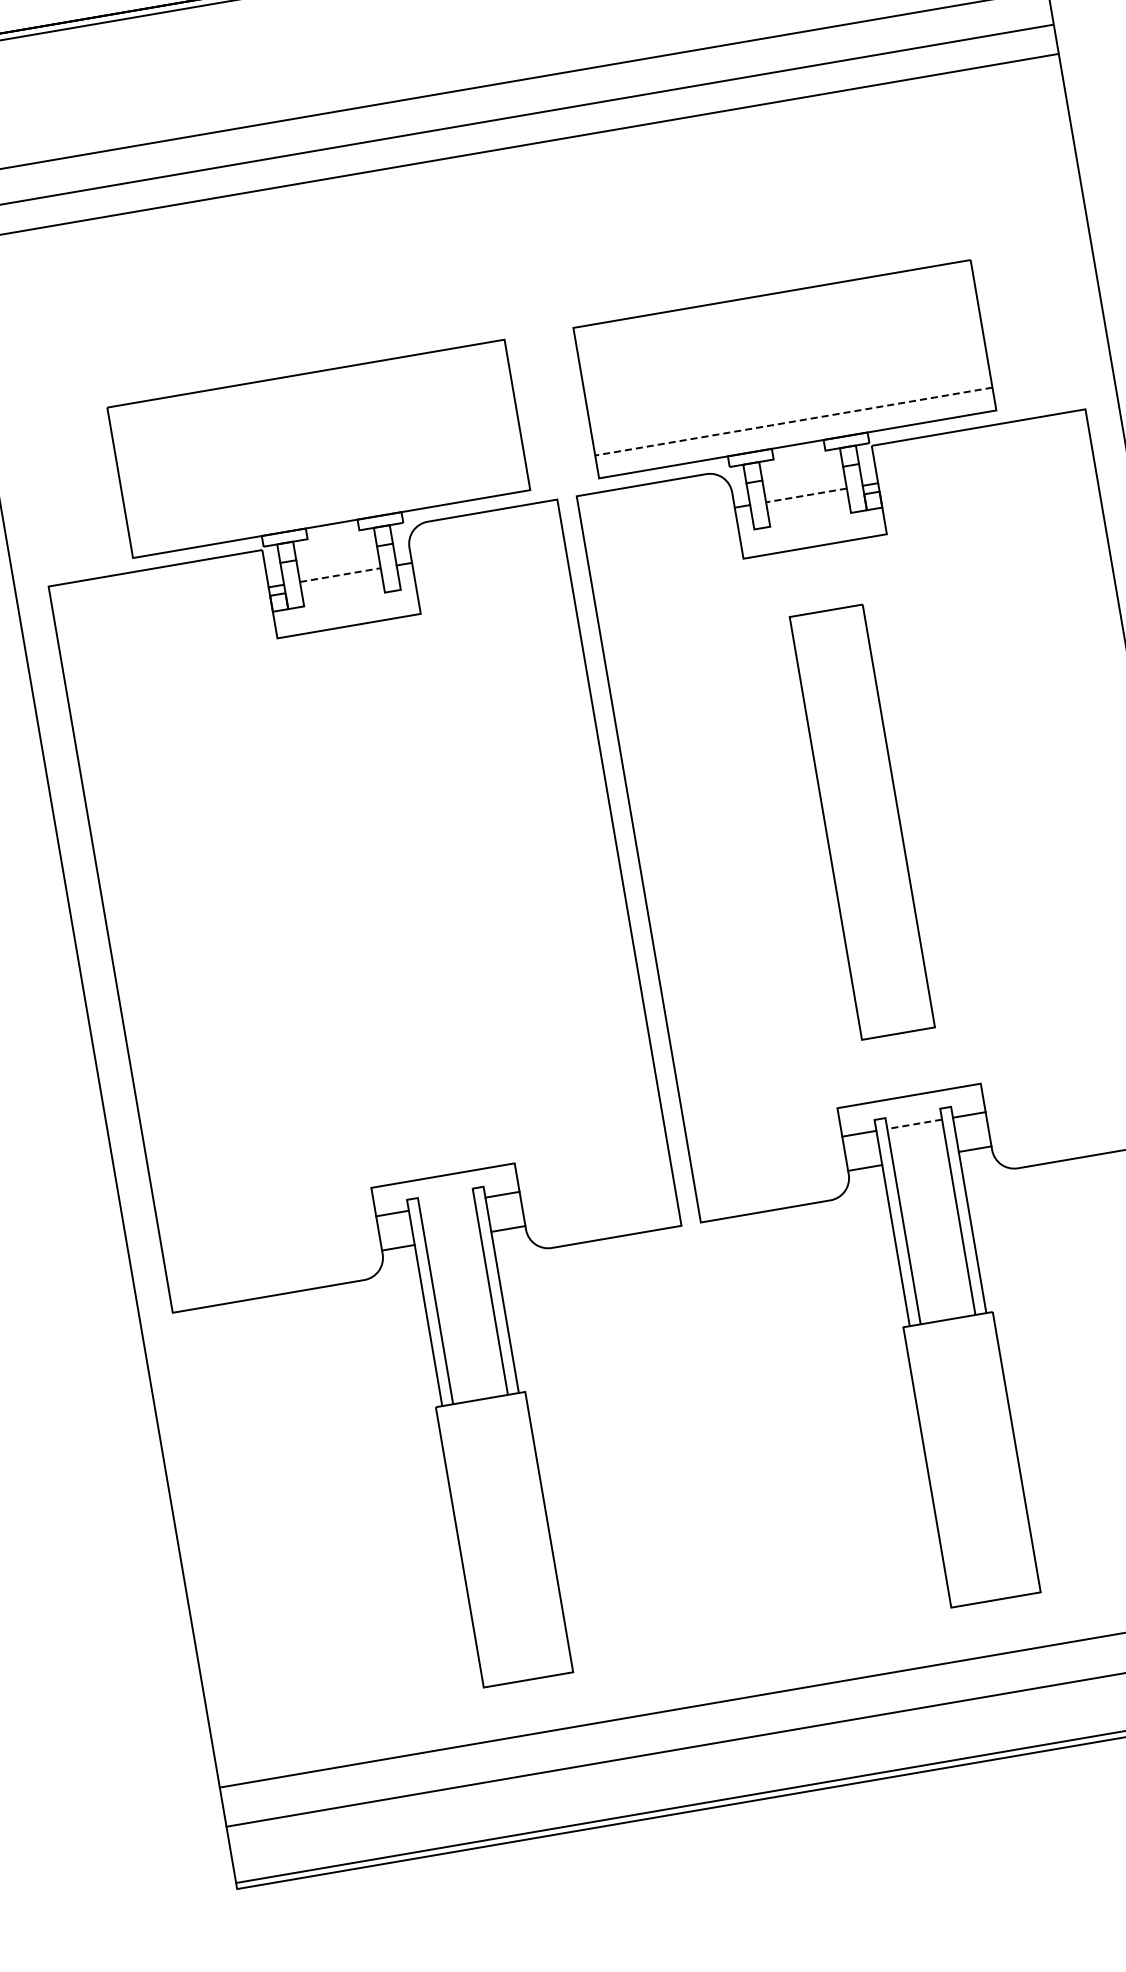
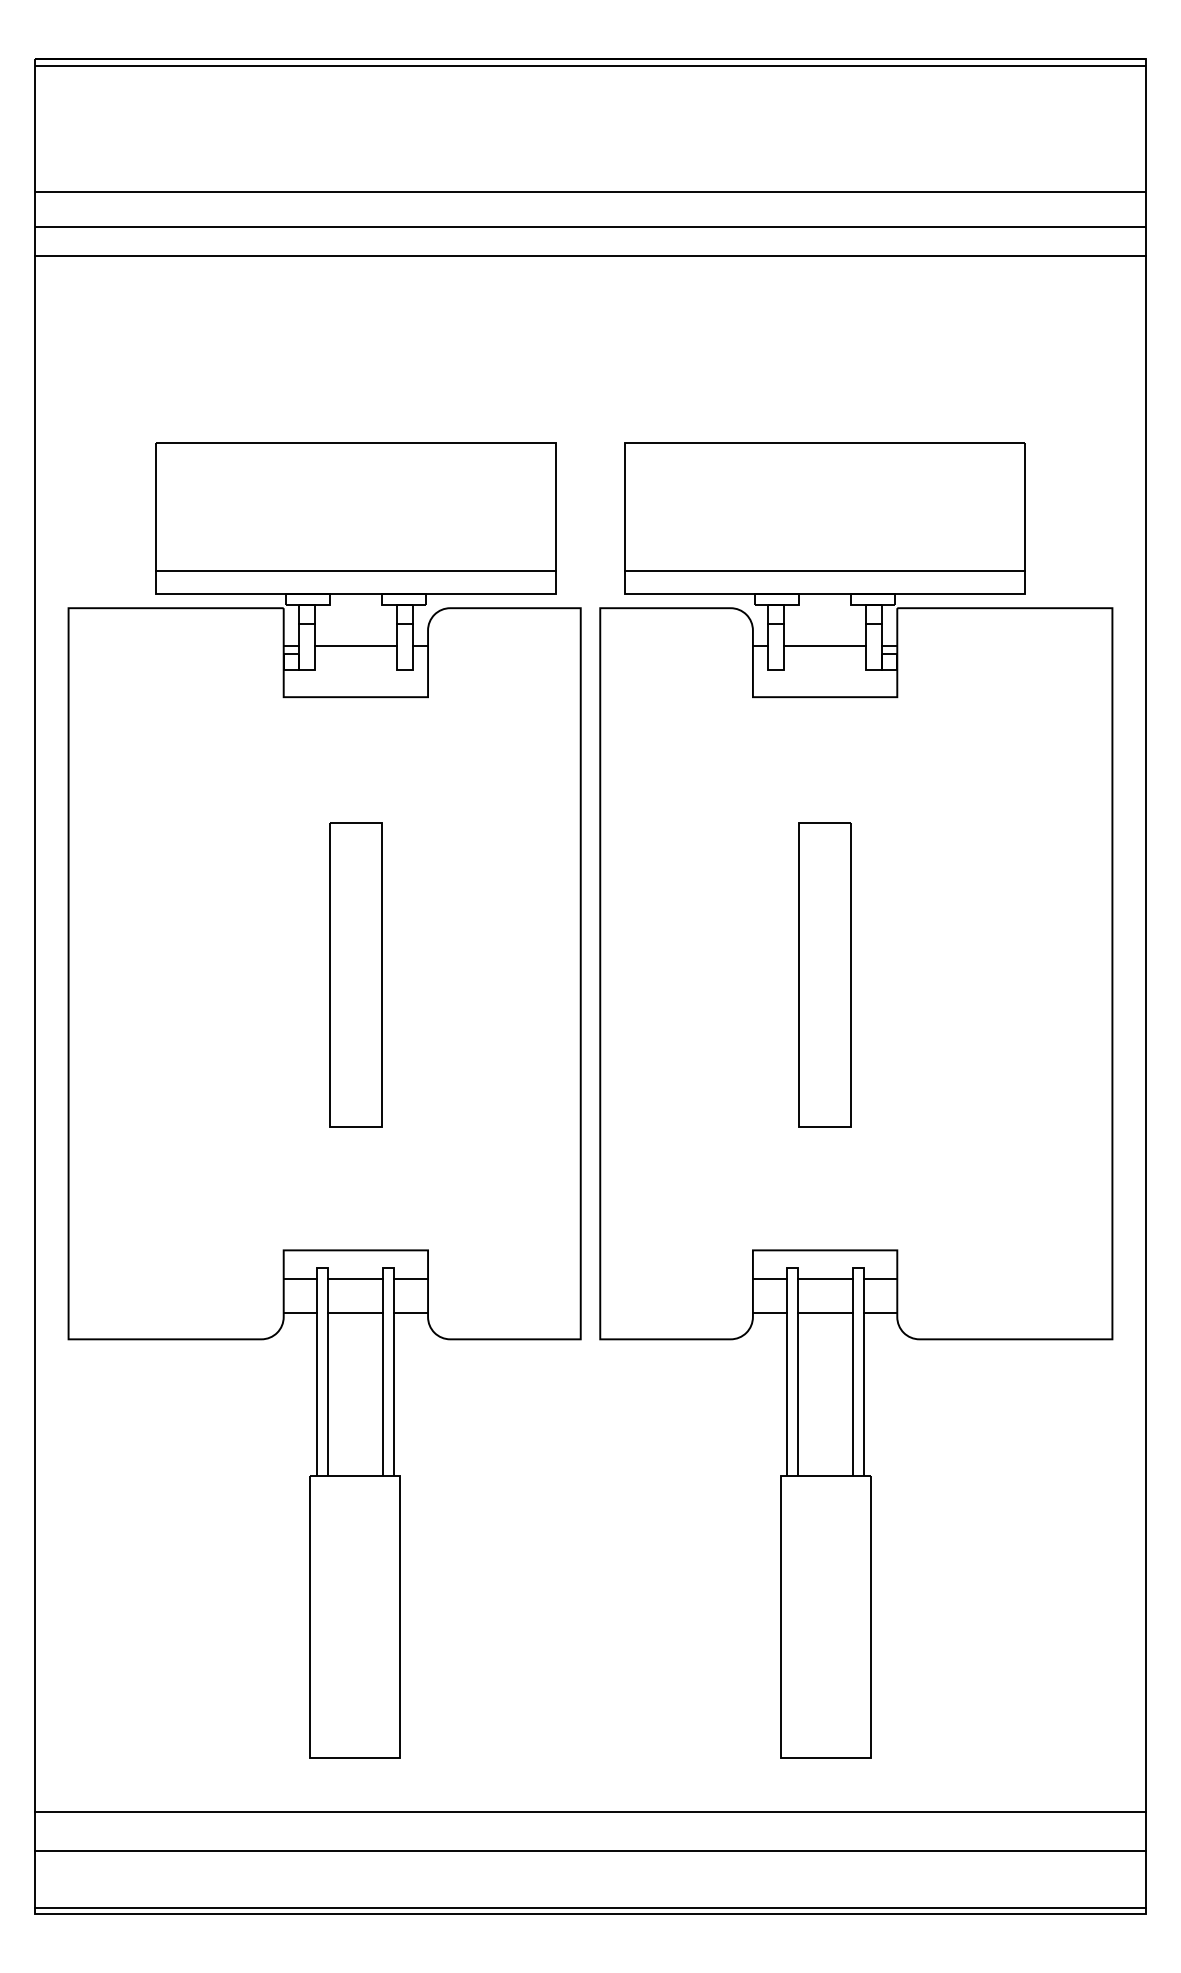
line: (794, 421) -> (825, 571), dashed -> solid
line: (806, 495) -> (825, 645), dashed -> solid
line: (327, 501) -> (355, 571), added
line: (339, 574) -> (355, 645), dashed -> solid
part: (861, 822) -> (824, 974), size x0.71
part: (395, 901) -> (355, 974), added
line: (914, 1124) -> (825, 1279), dashed -> solid
line: (920, 1158) -> (825, 1313), added
line: (446, 1204) -> (354, 1279), added
line: (452, 1238) -> (354, 1313), added

